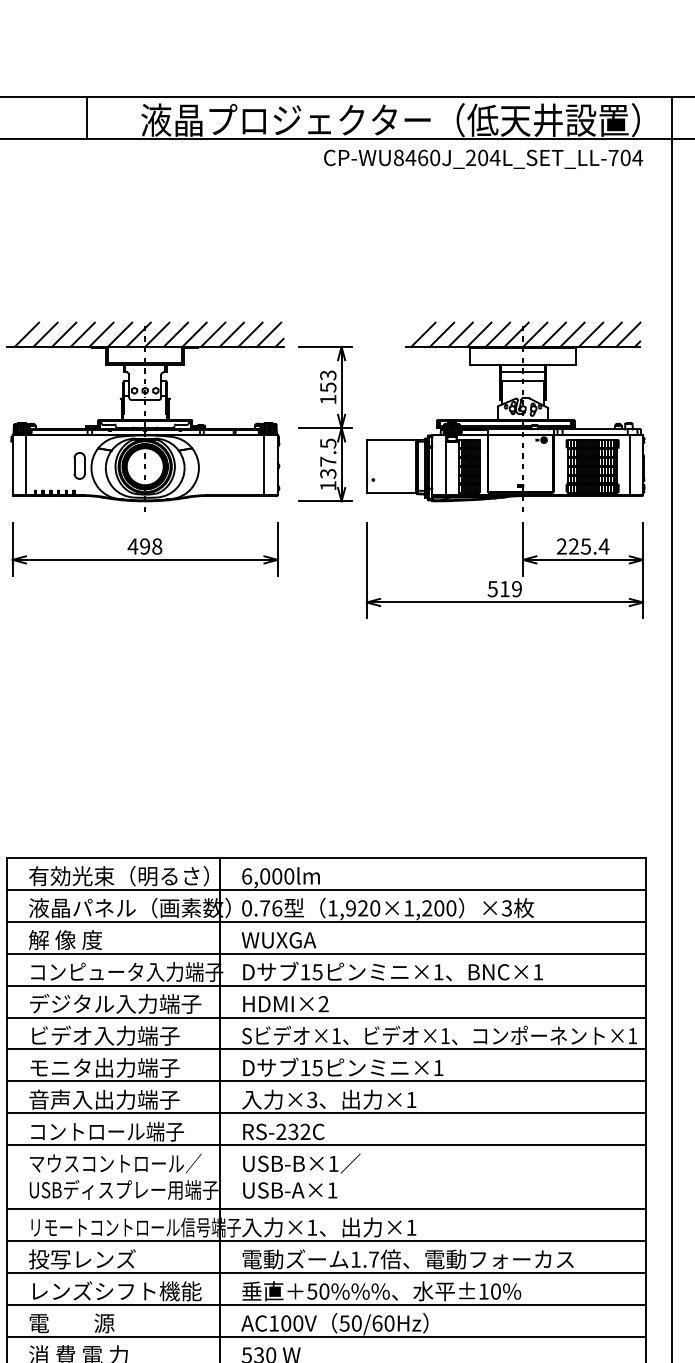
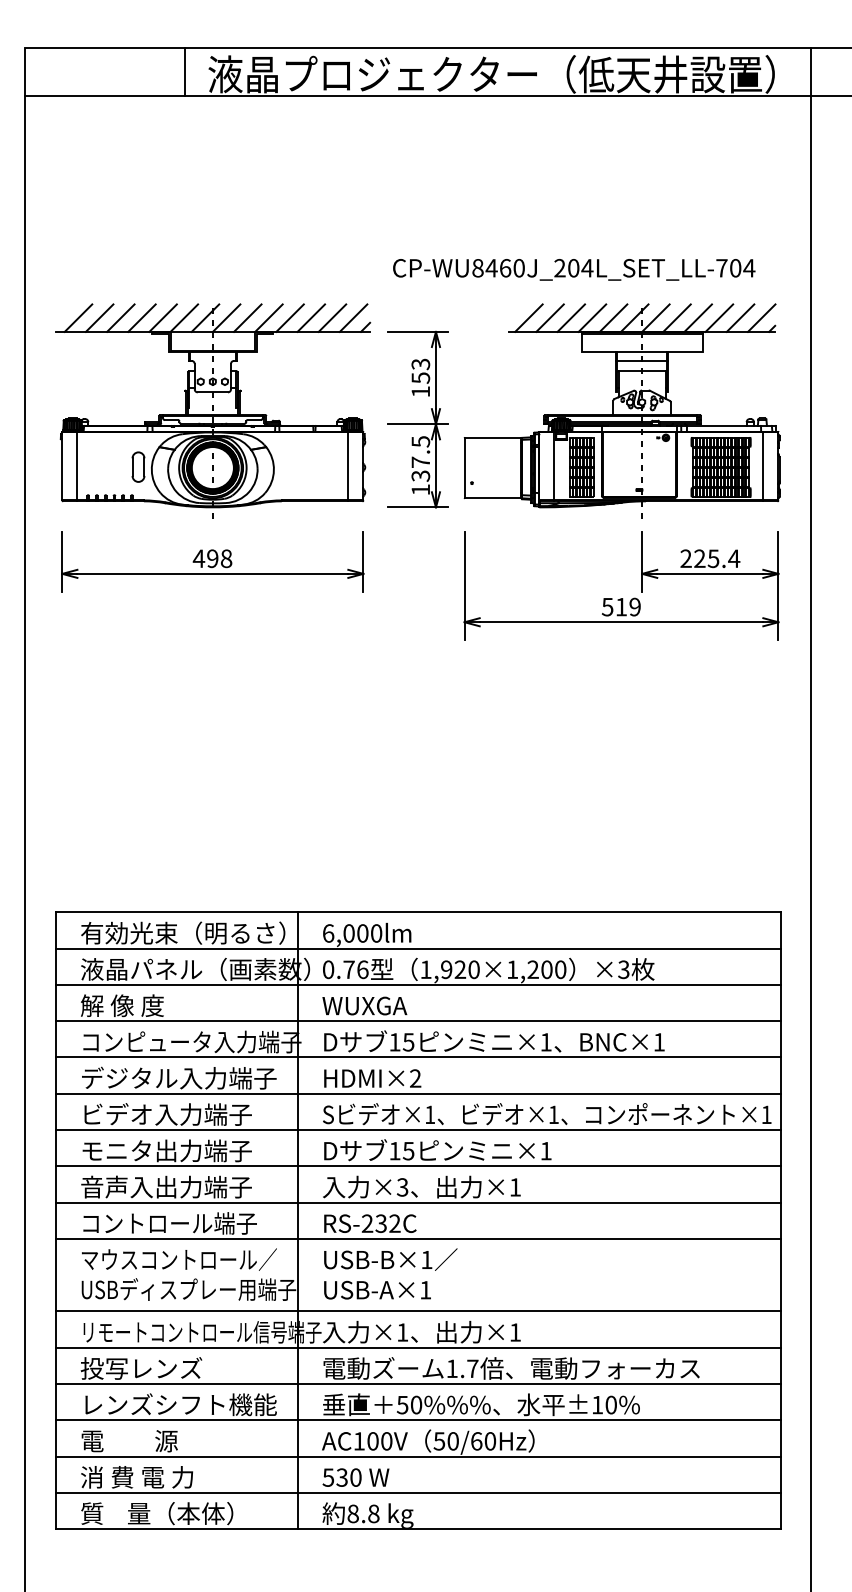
line: (86, 117) -> (185, 71), moved
text: (483, 159) -> (574, 269), moved

